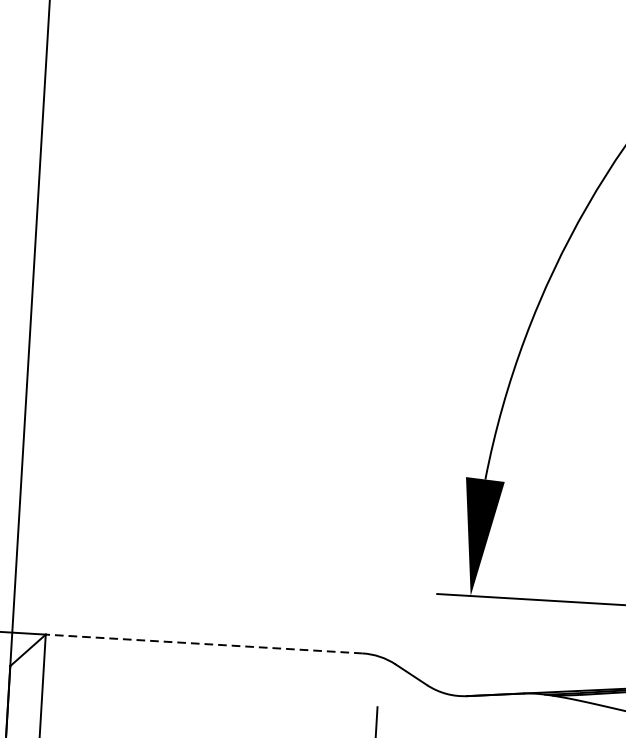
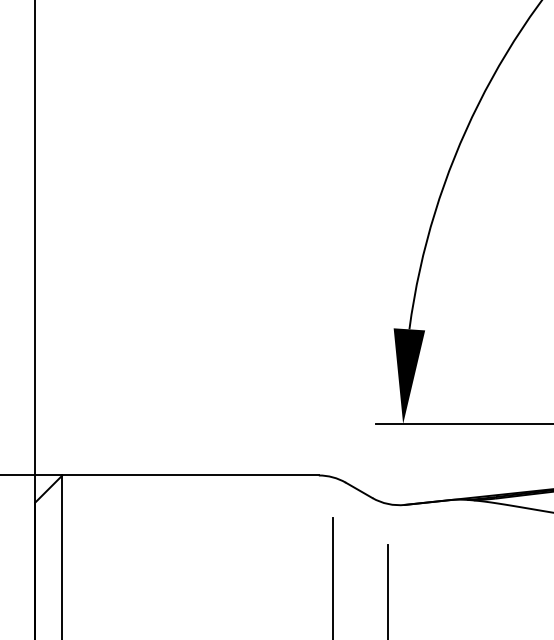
line: (204, 644) -> (190, 475), dashed -> solid

